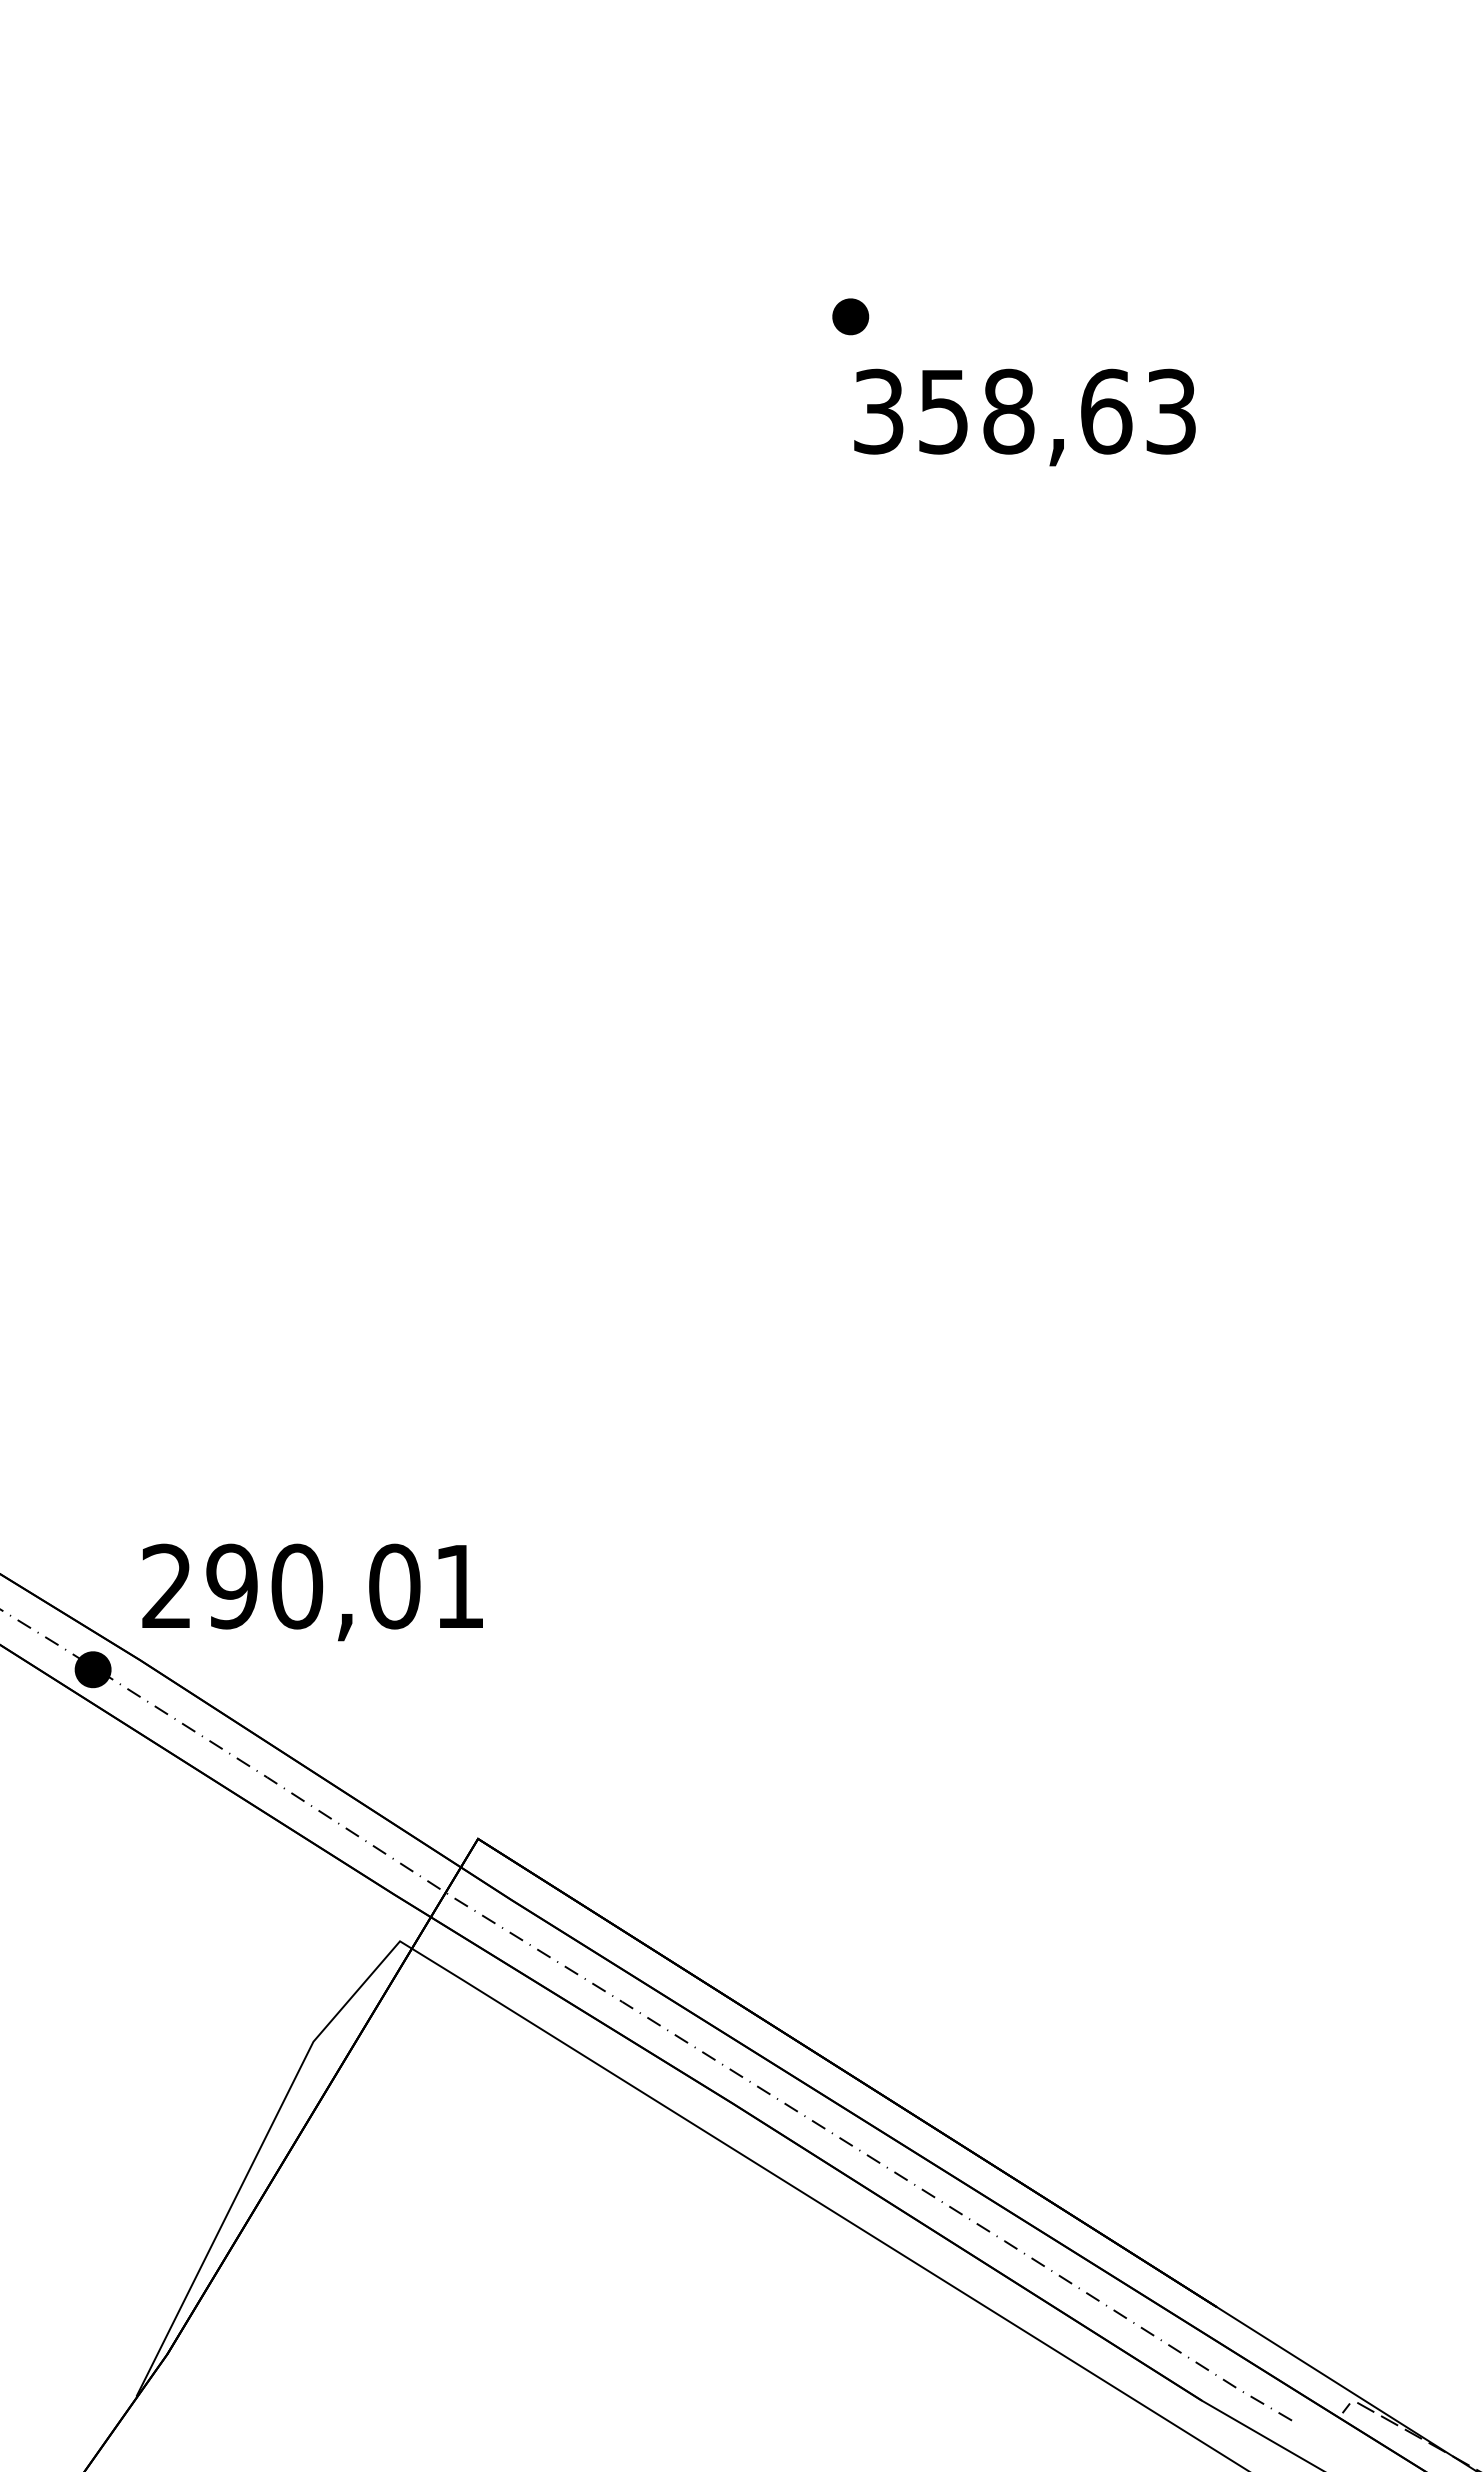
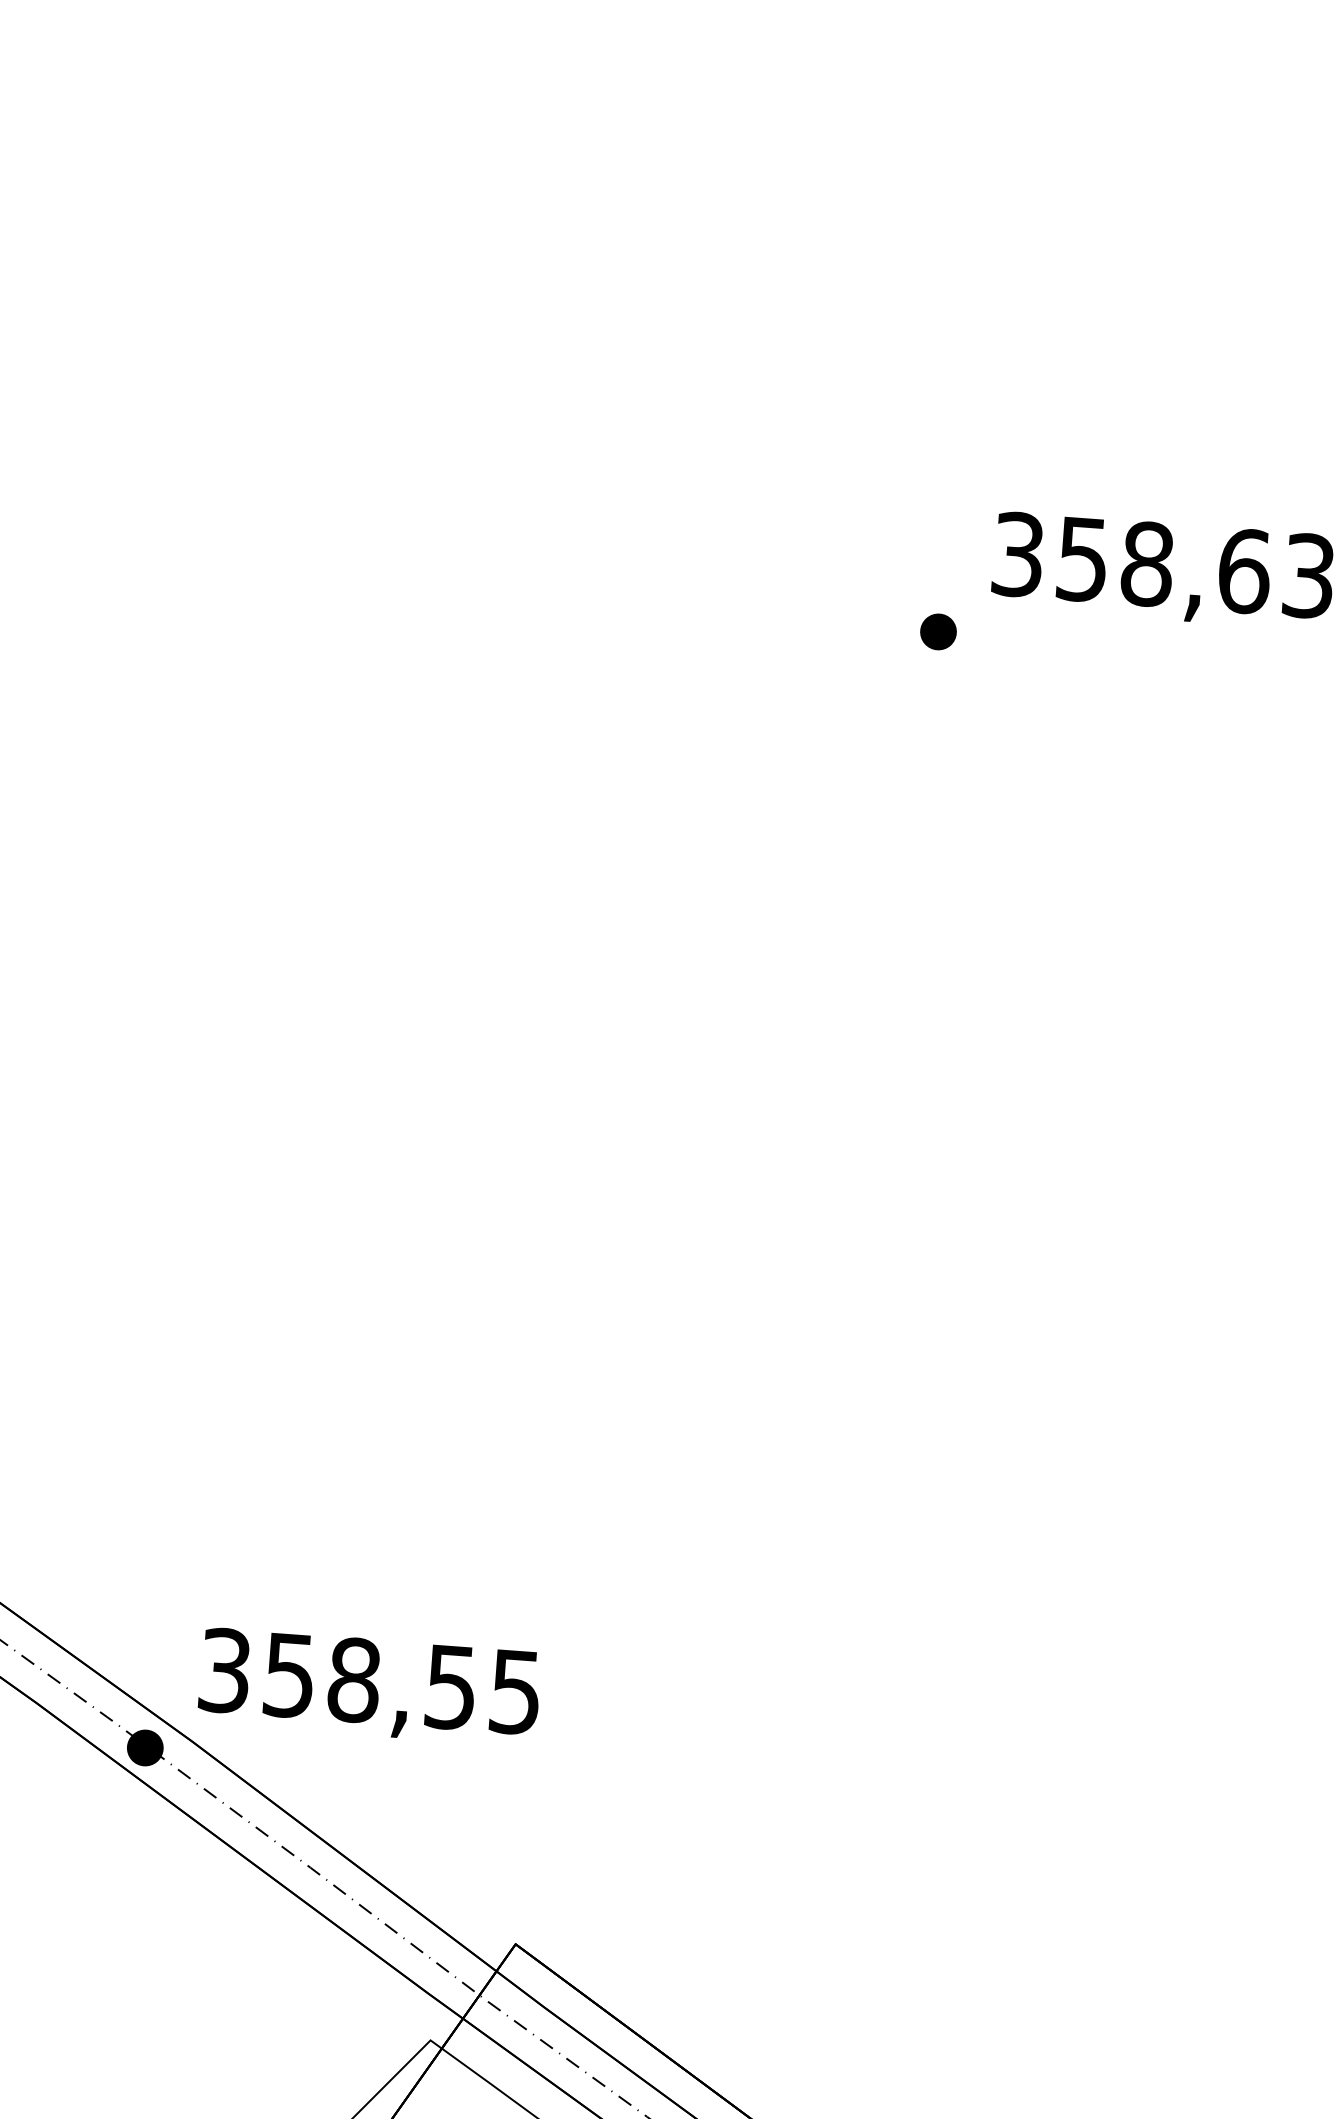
part: (850, 316) -> (938, 631), moved
text: (312, 1586) -> (369, 1681), 290,01 -> 358,55

